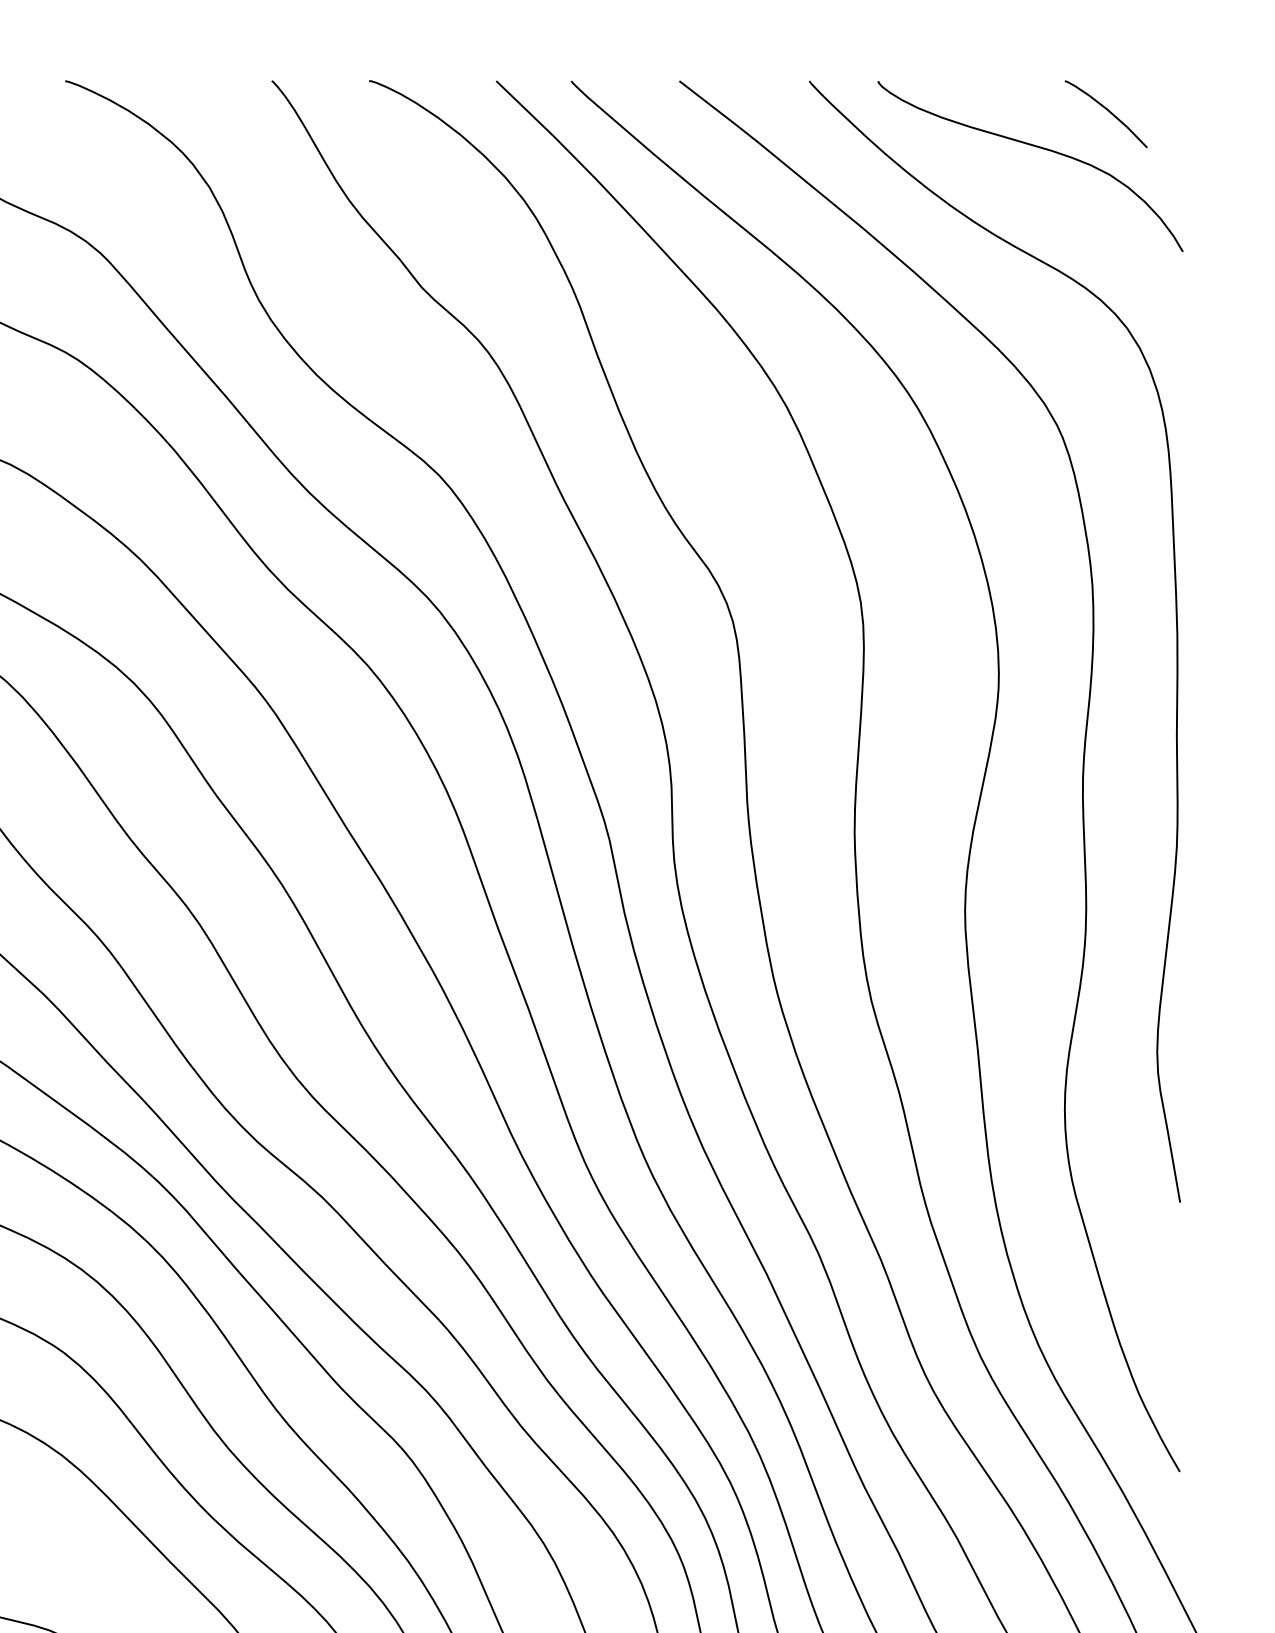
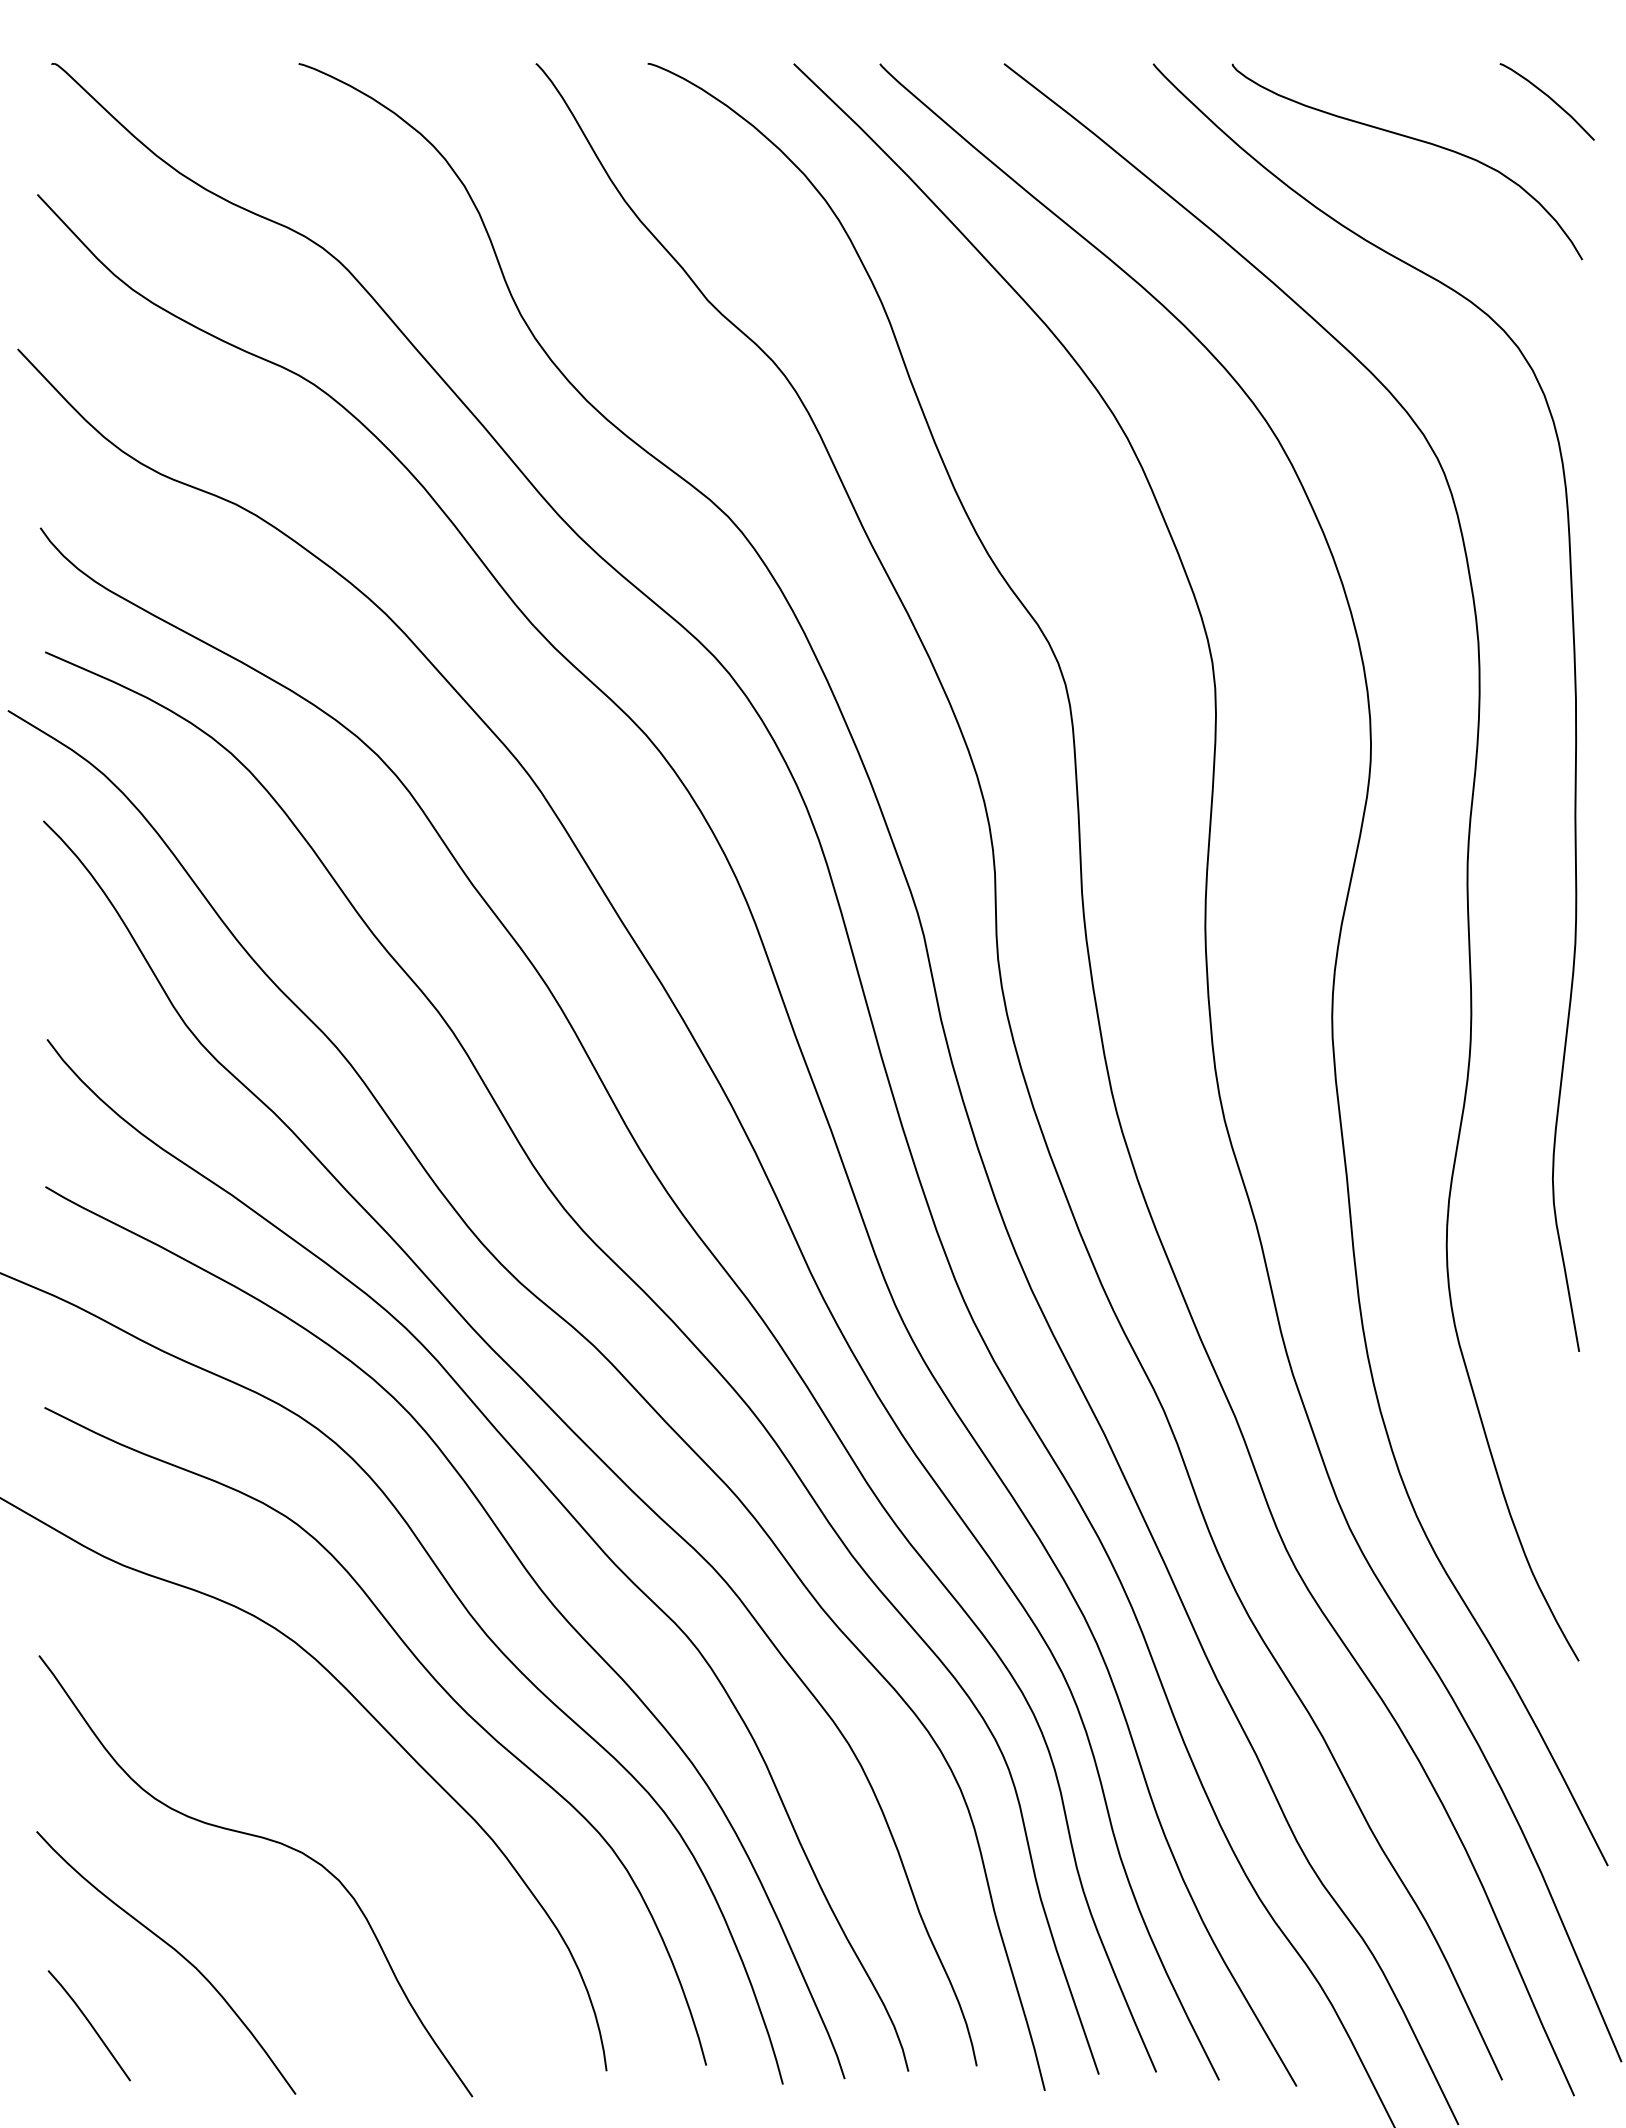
curve: (1108, 111) -> (1549, 98), moved

